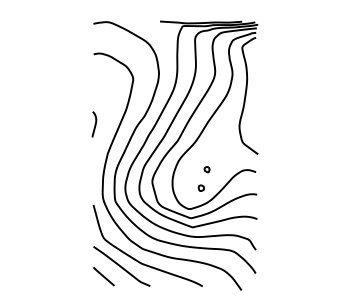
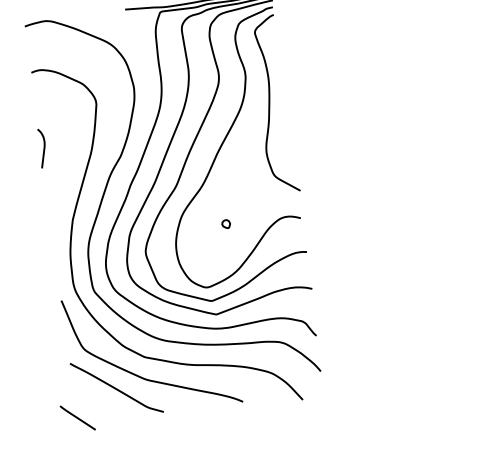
curve: (94, 124) -> (42, 148), moved
part: (200, 187) -> (219, 252), removed
line: (103, 276) -> (77, 417), moved

